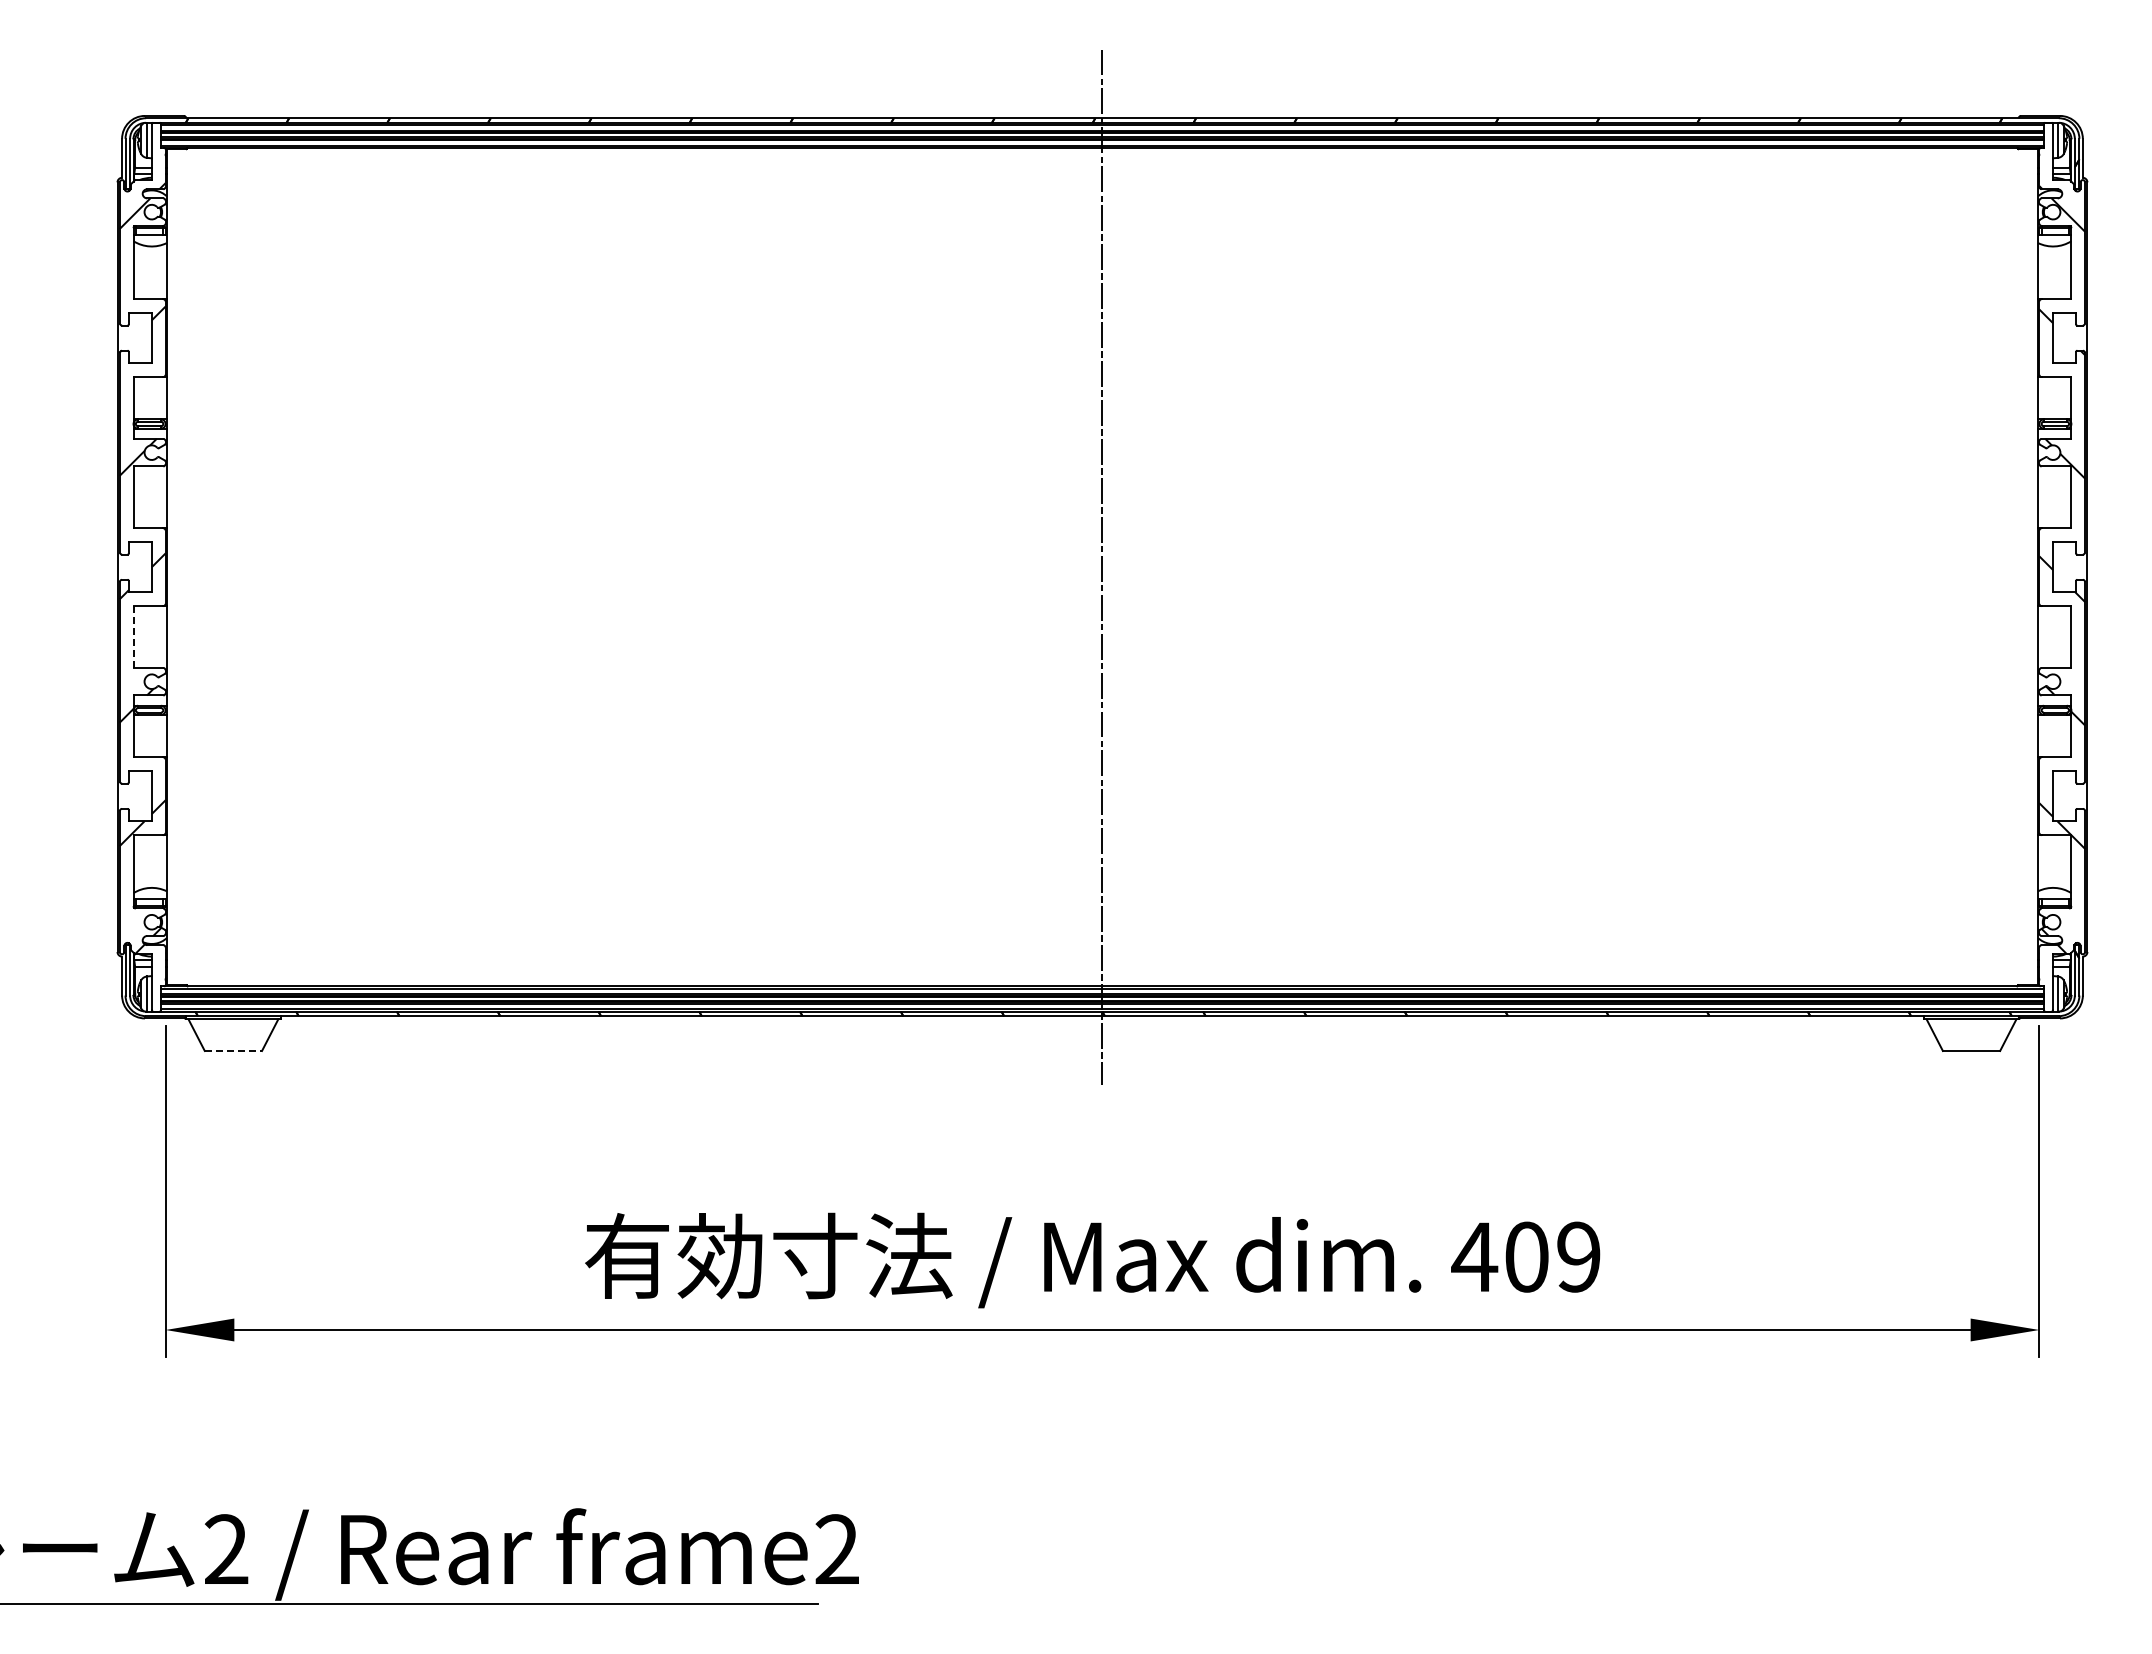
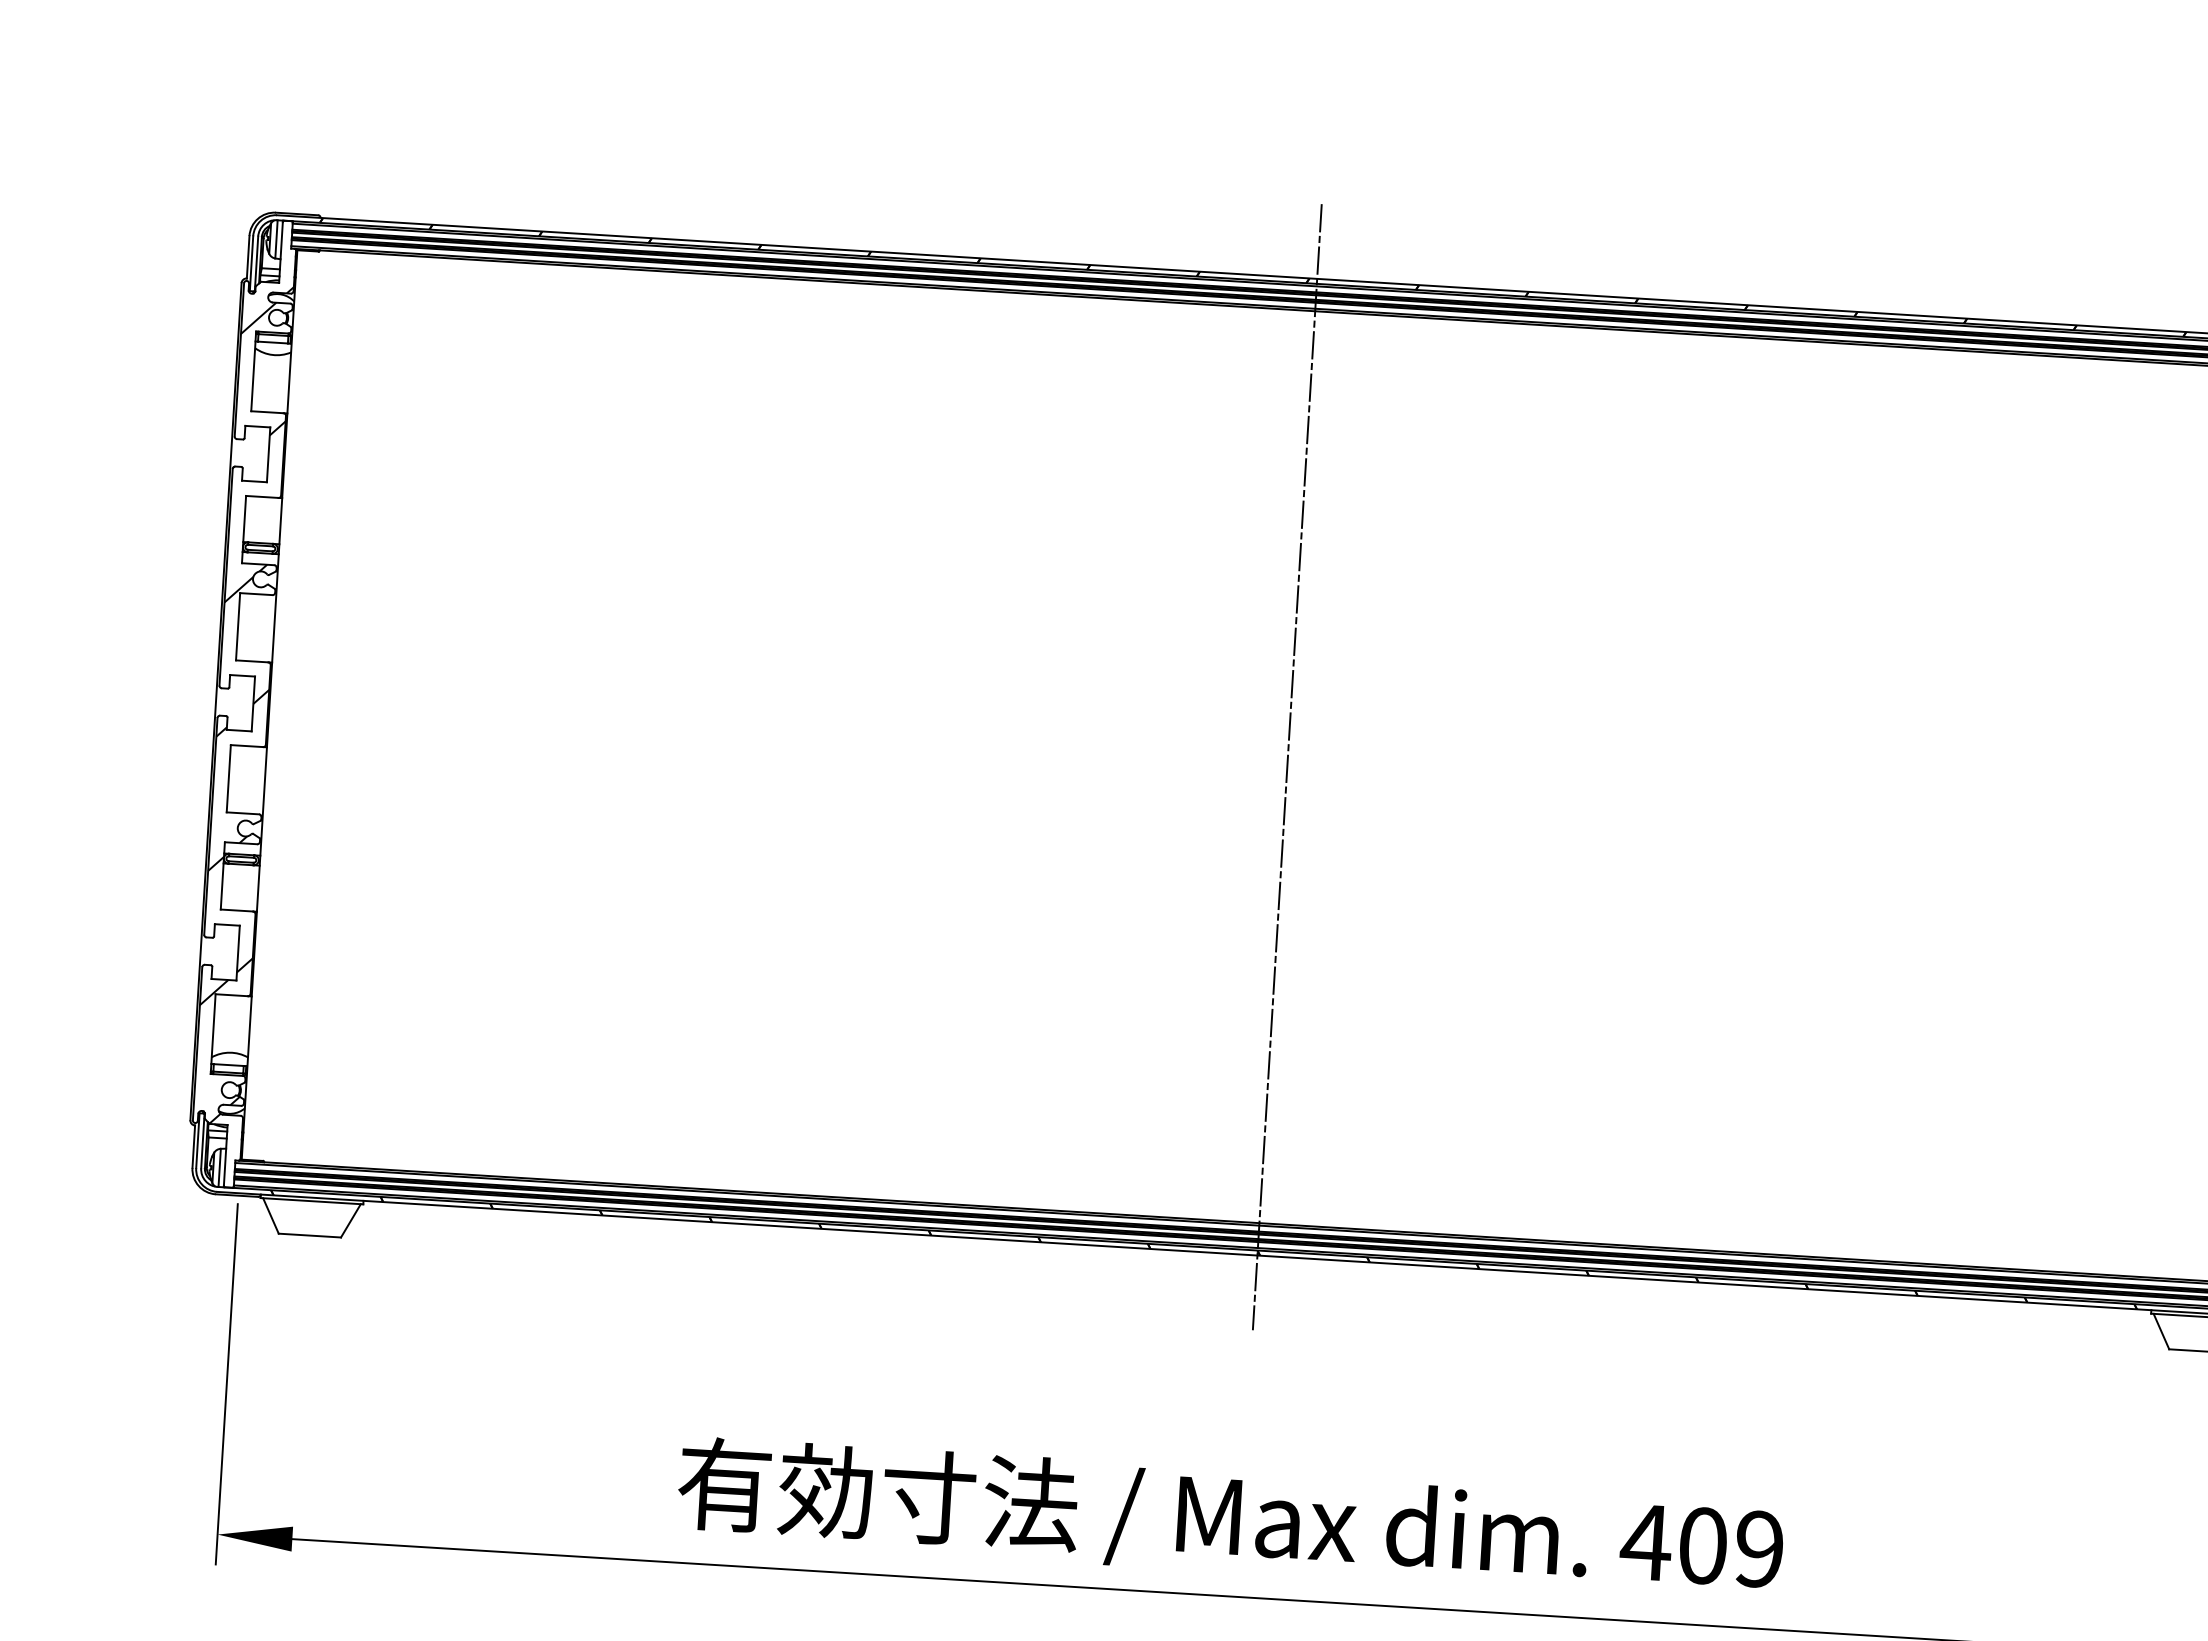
line: (133, 637) -> (228, 779), dashed -> solid
line: (233, 1050) -> (310, 1235), dashed -> solid

